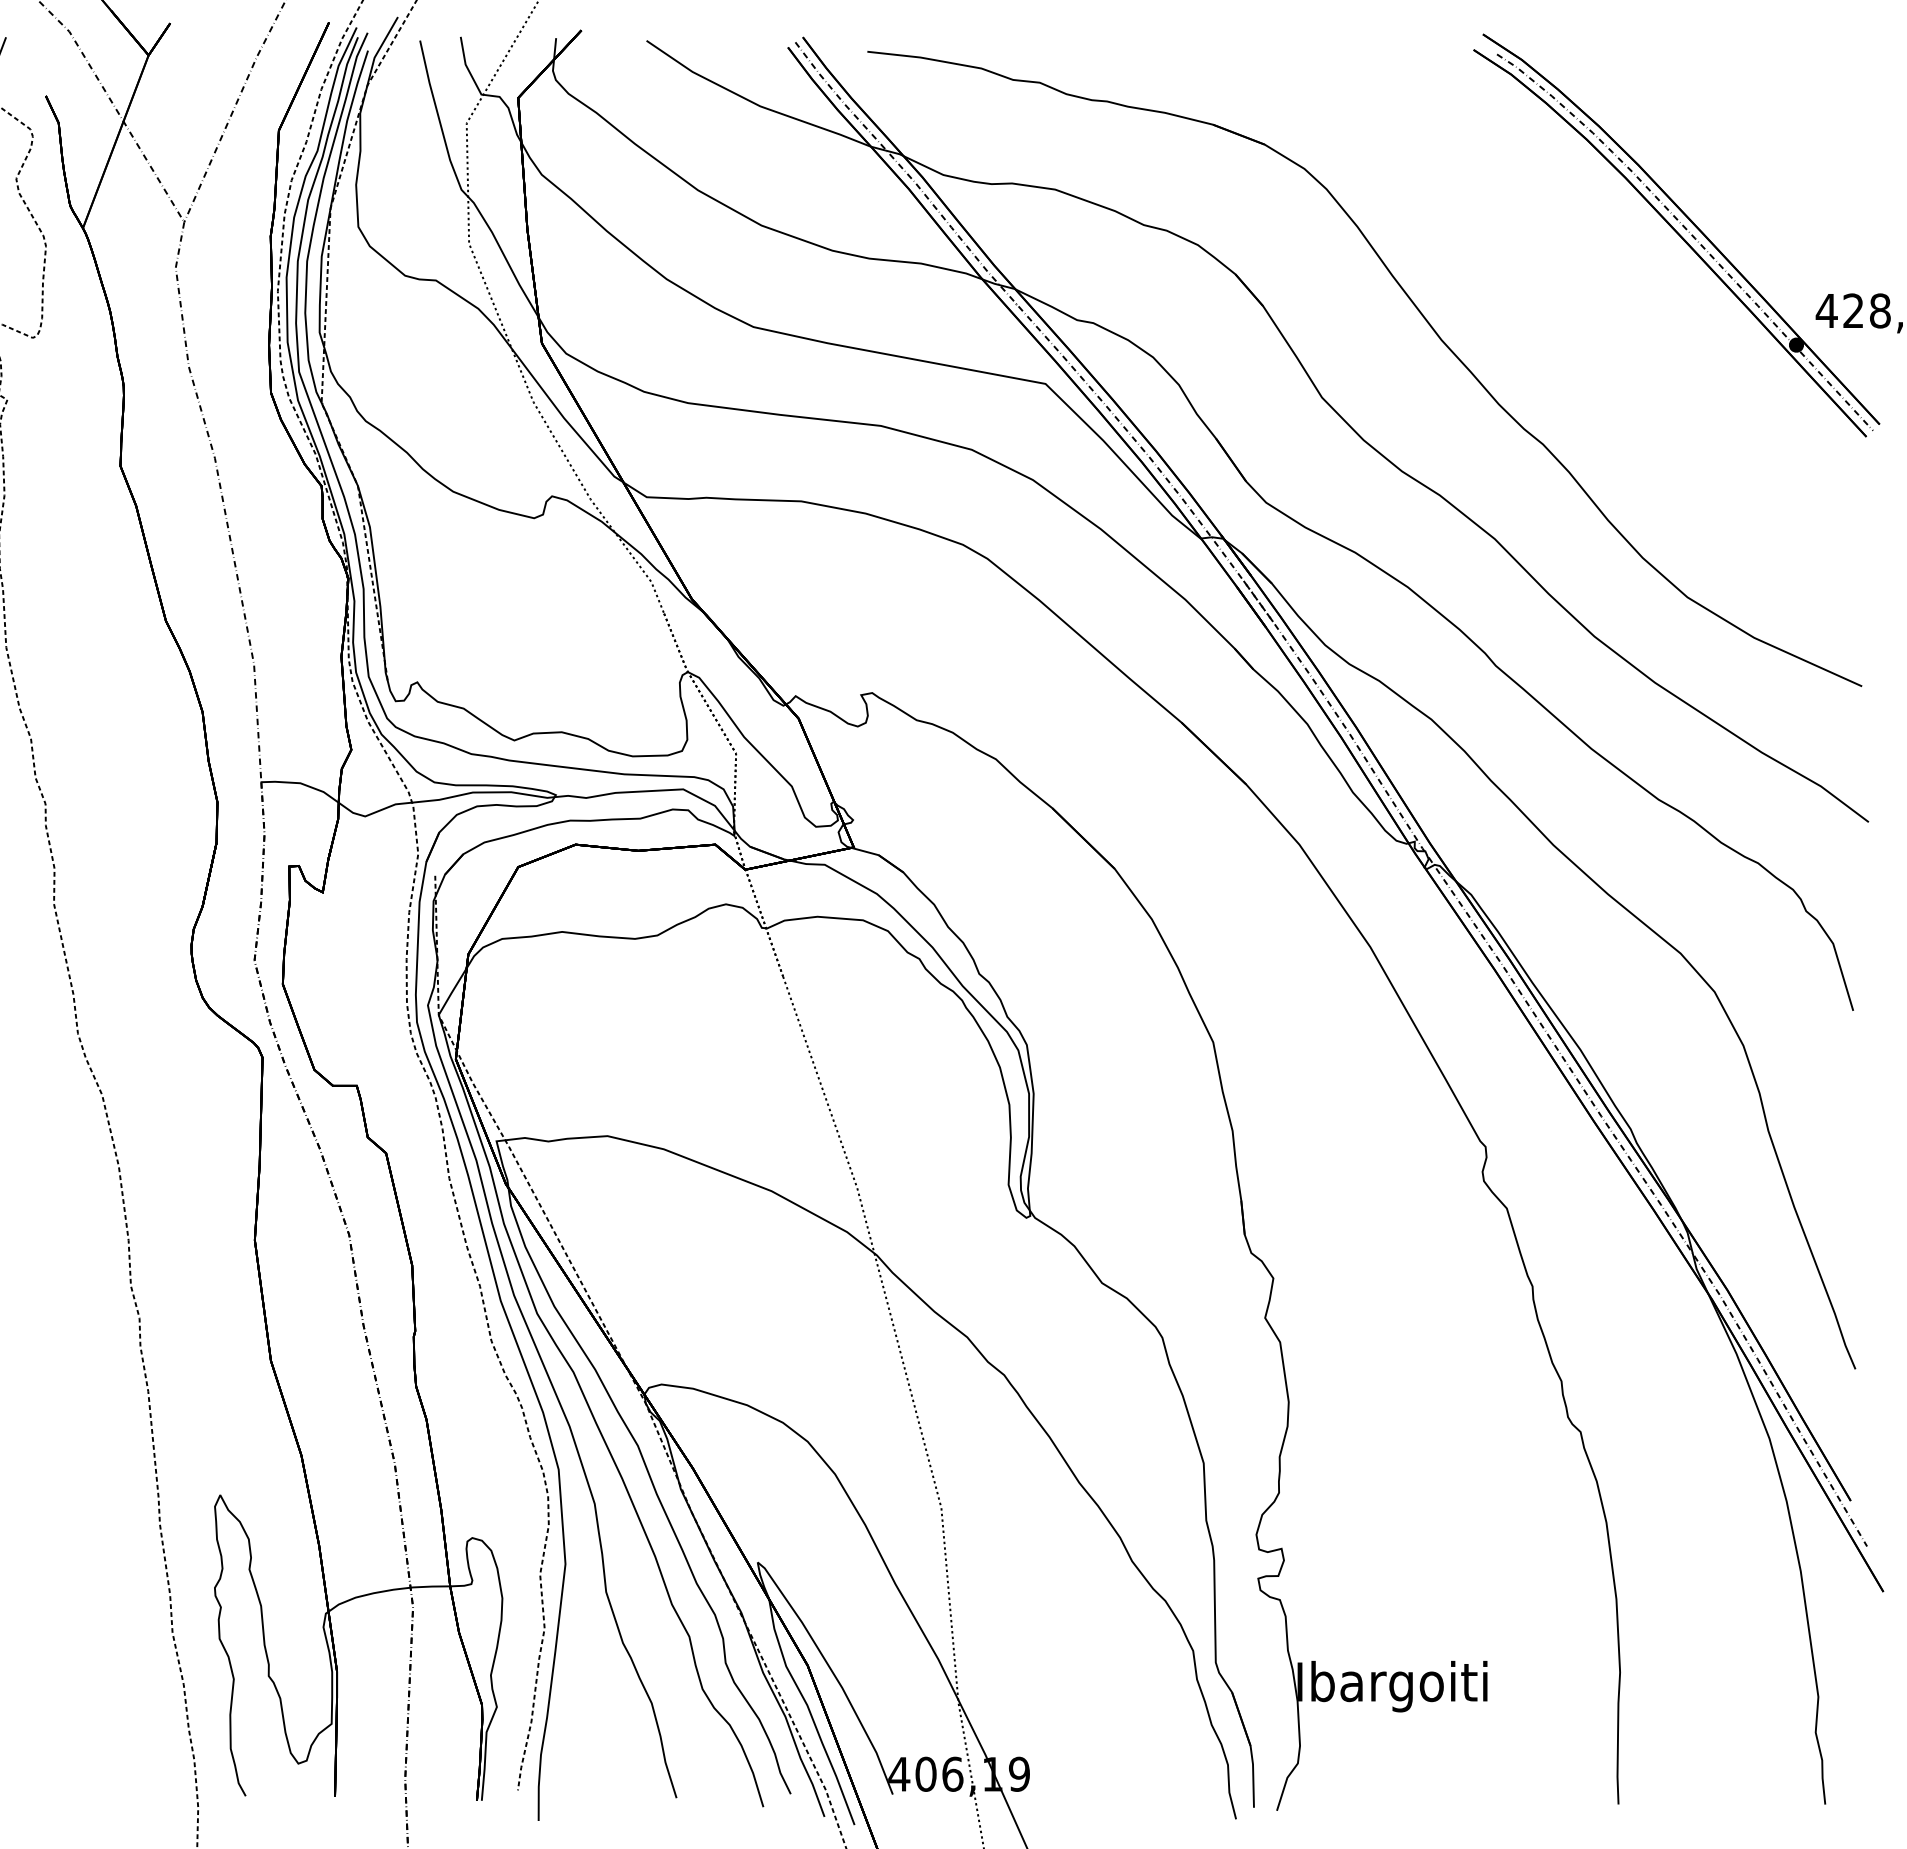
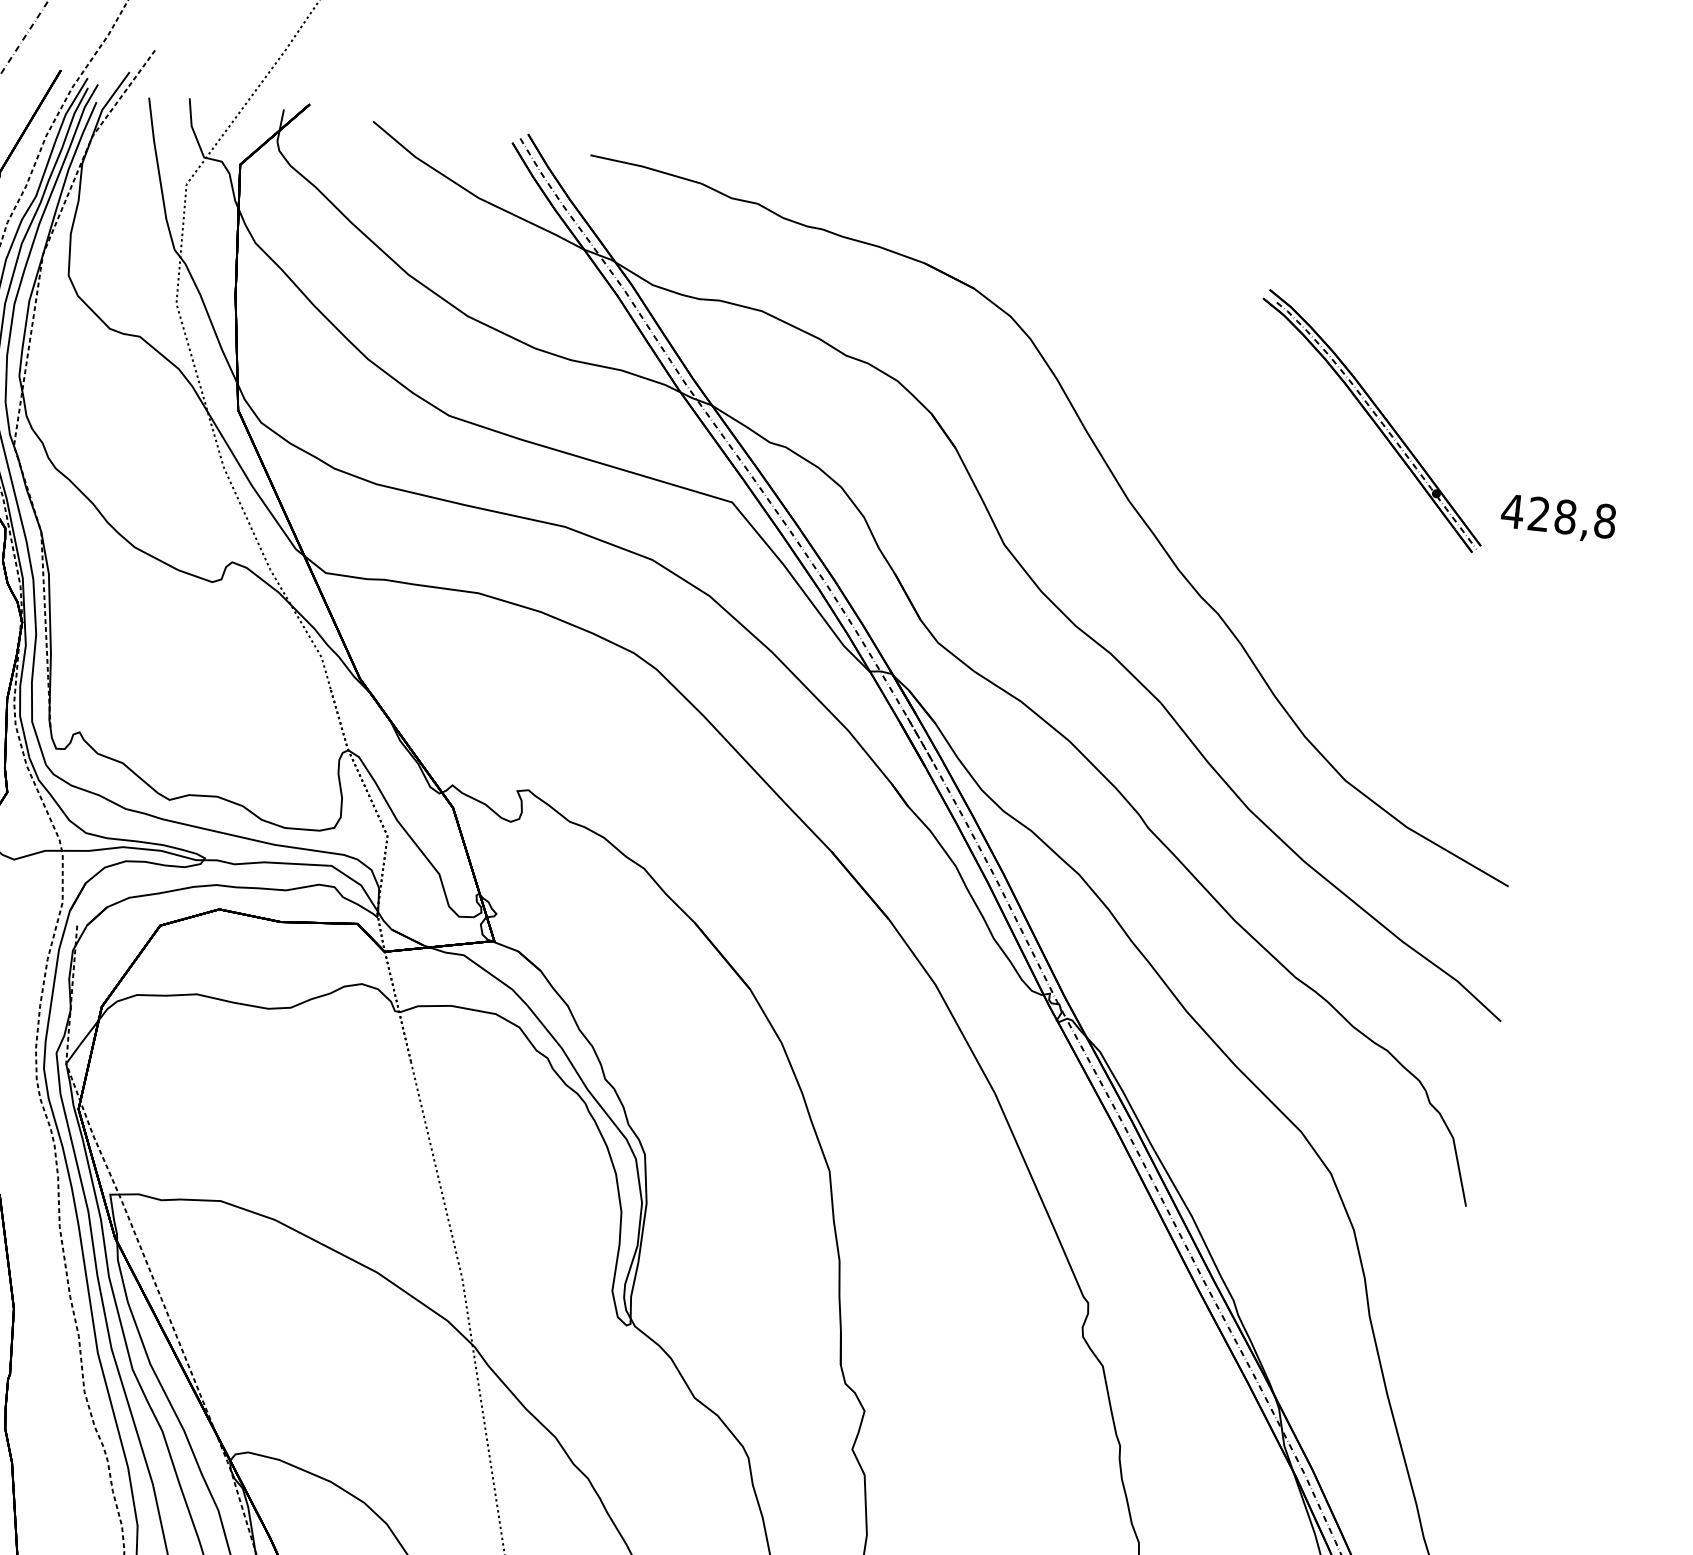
part: (1676, 235) -> (1371, 421), size x0.6

